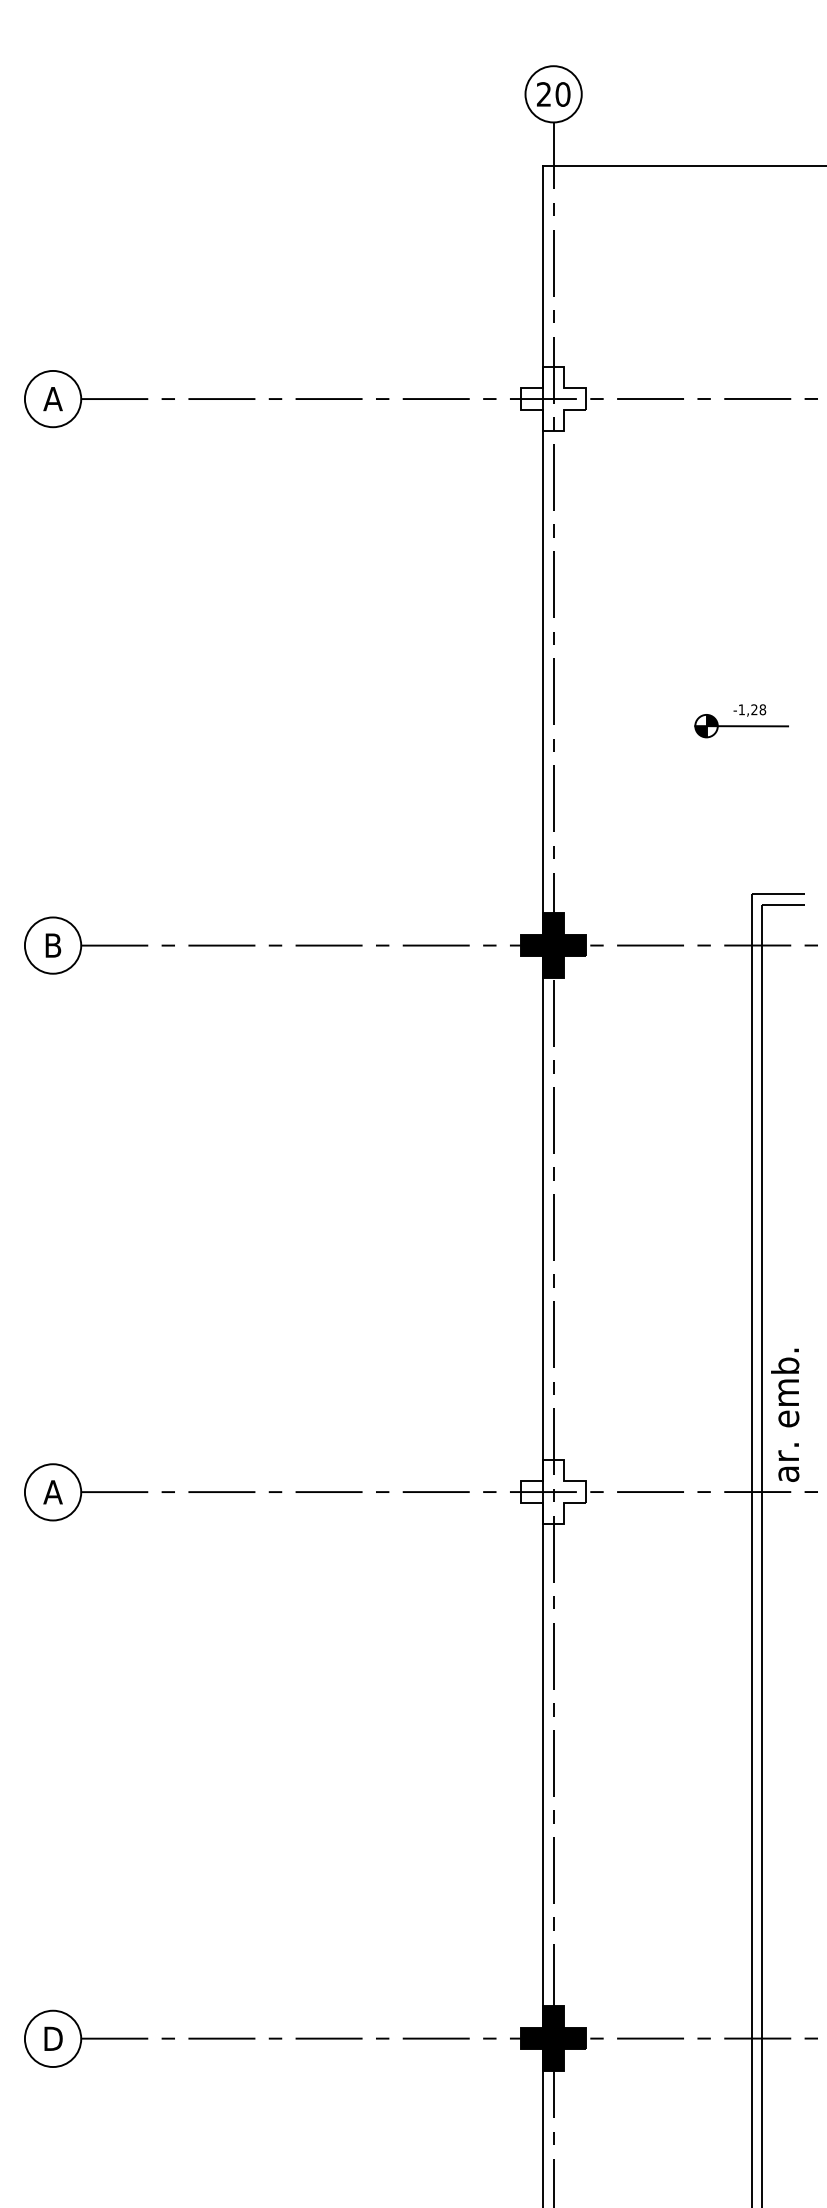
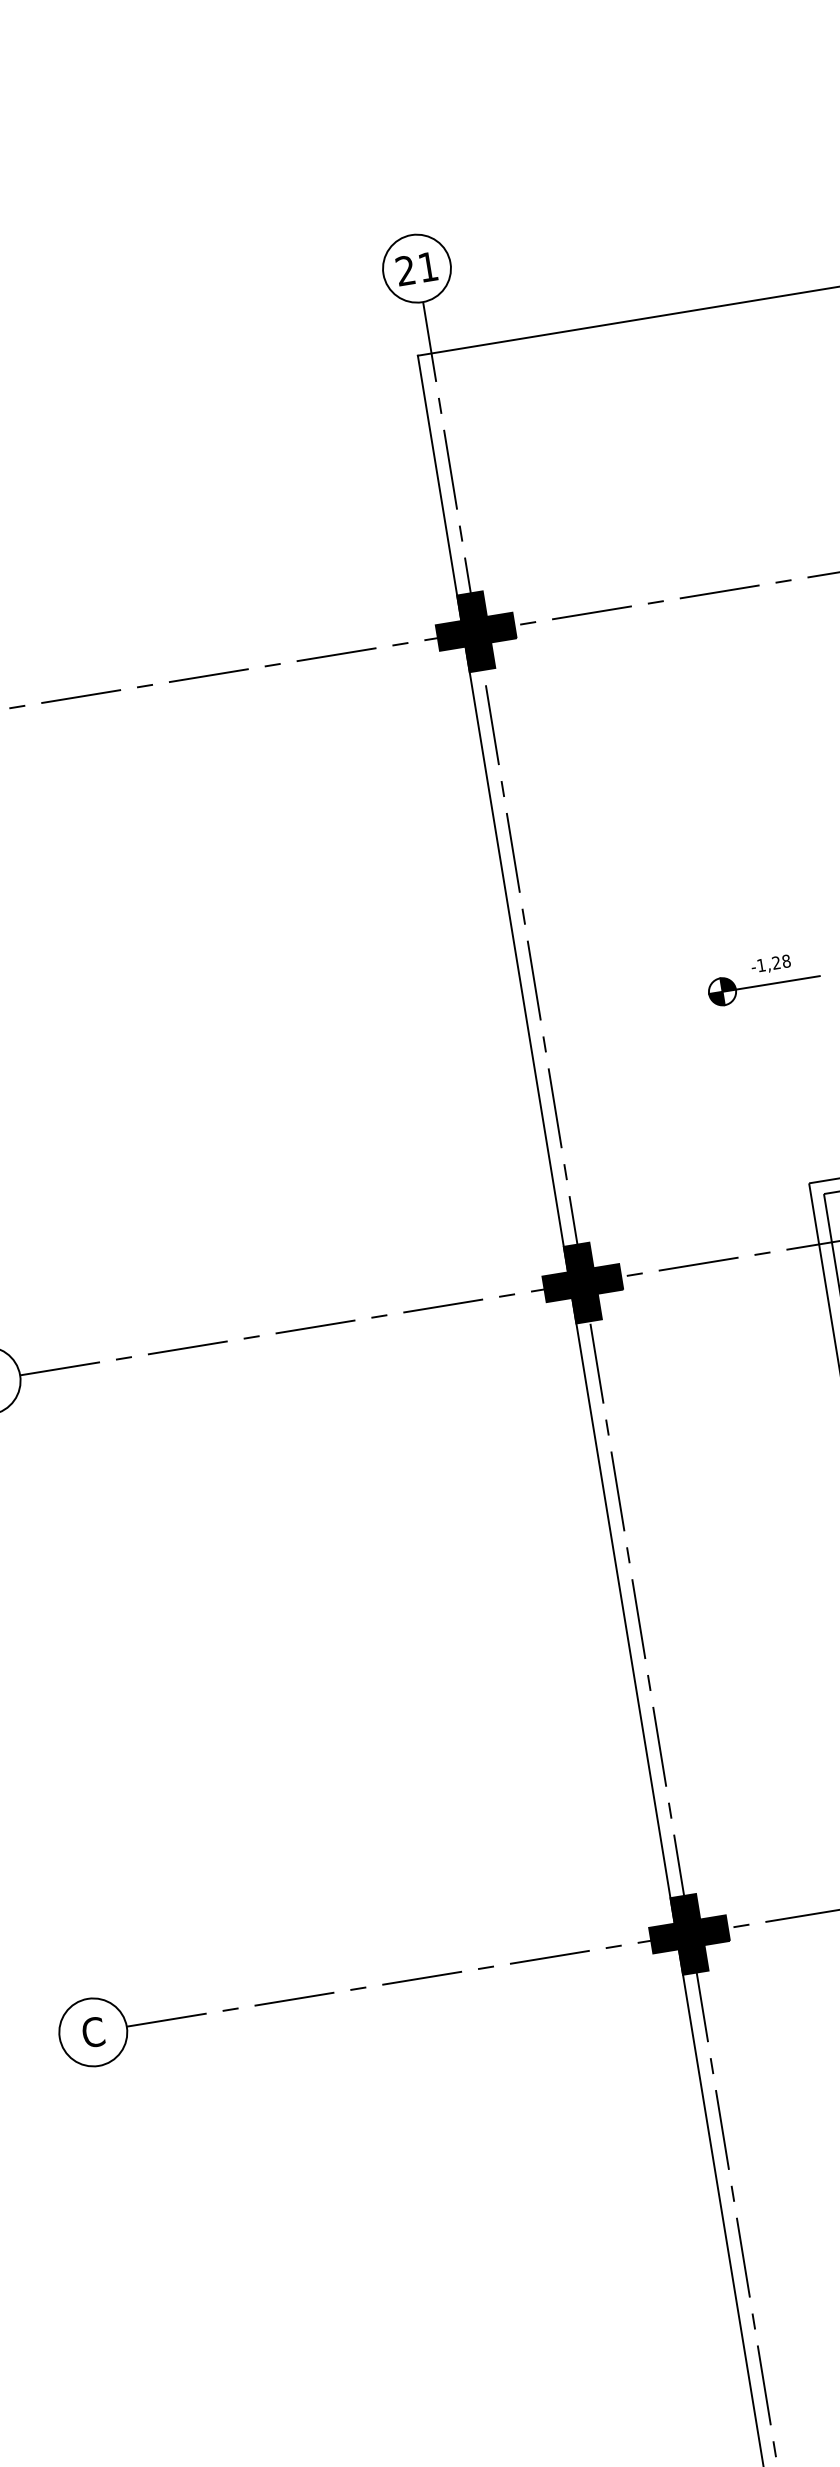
text: (562, 94) -> (427, 267), 20 -> 21
fill: (553, 398) -> (476, 631), added
text: (52, 1491) -> (92, 2031), A -> C
fill: (553, 1491) -> (689, 1933), added

